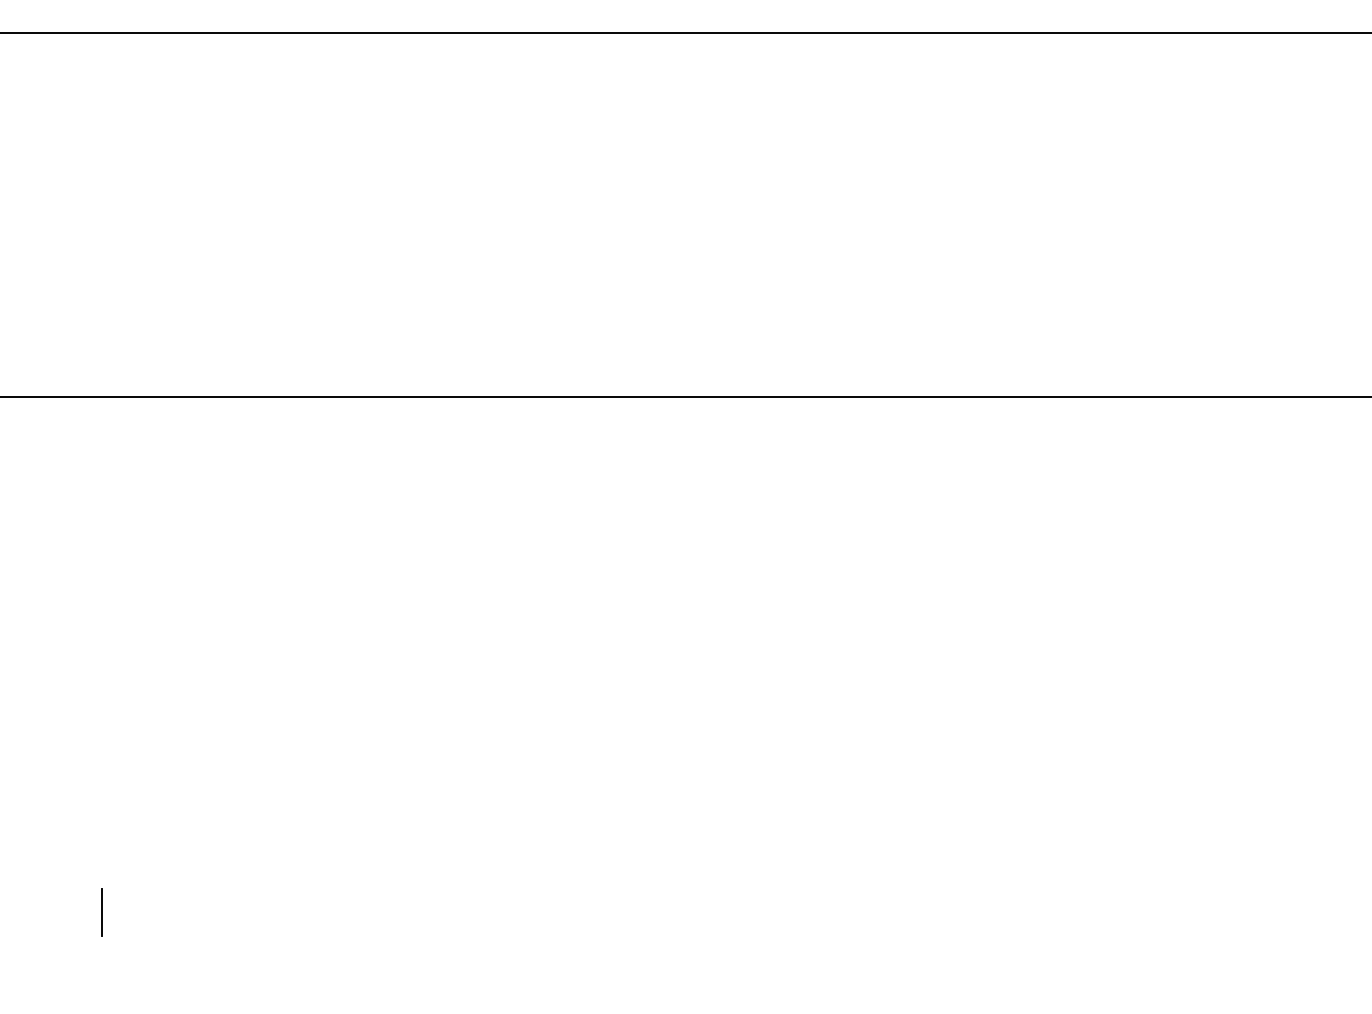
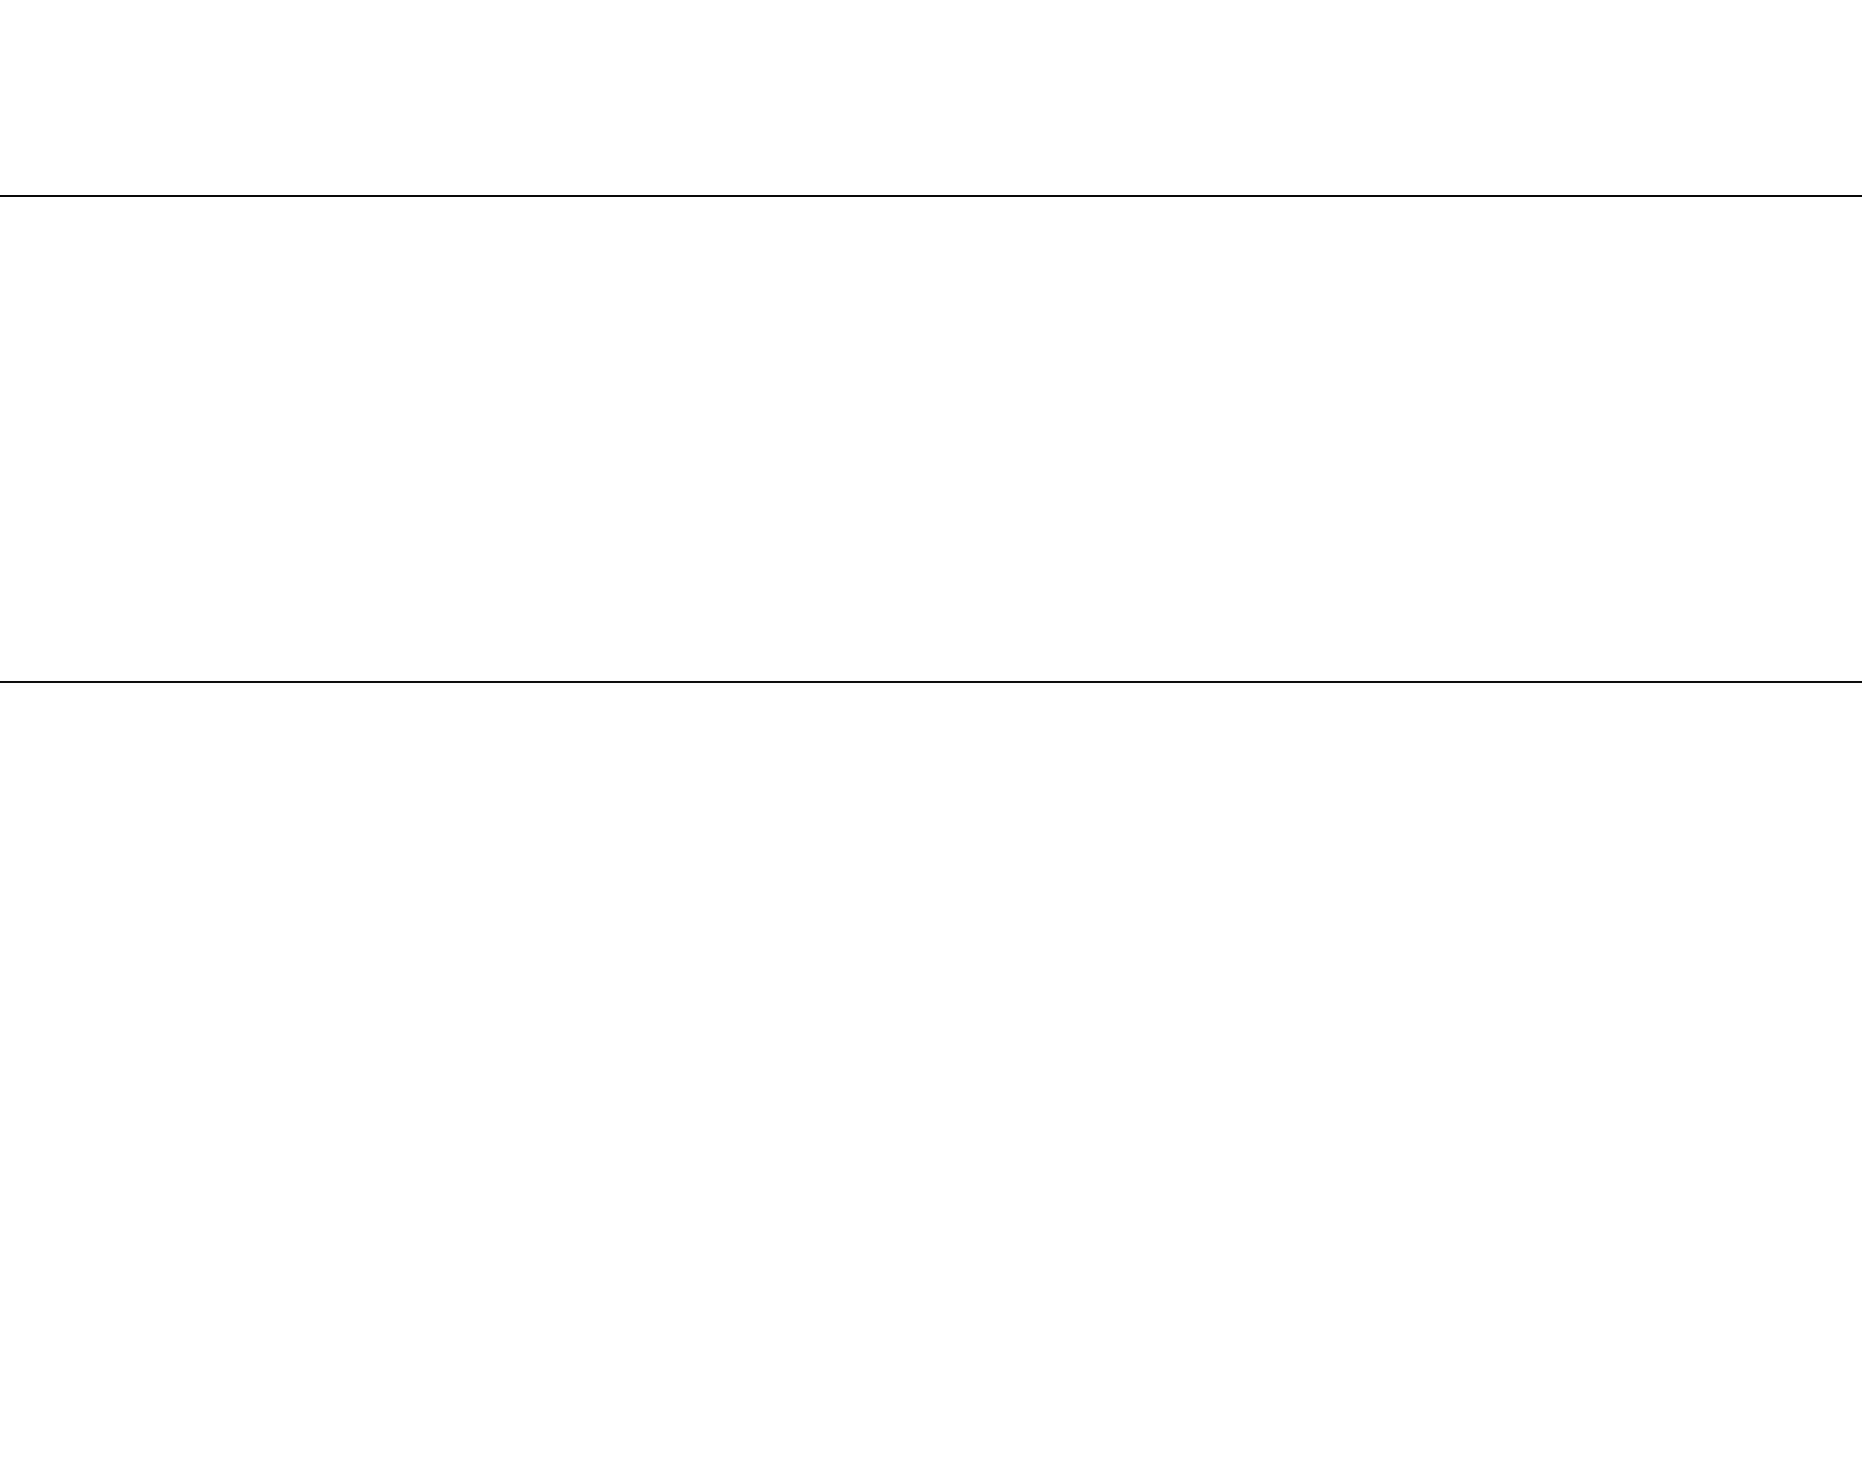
line: (101, 912) -> (54, 1371), removed

